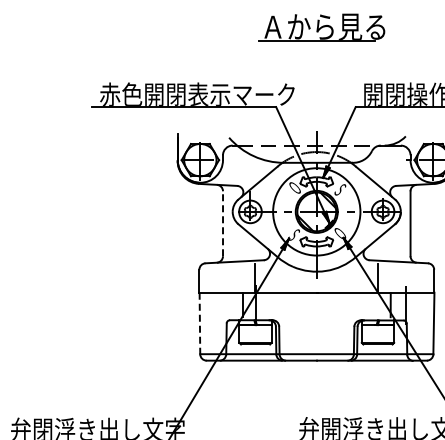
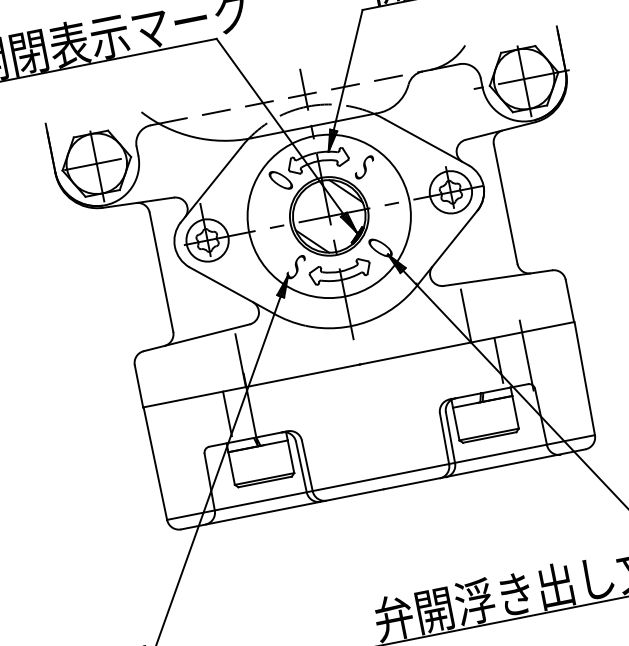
line: (223, 223) -> (162, 271), dashed -> solid
line: (199, 323) -> (154, 463), dashed -> solid

